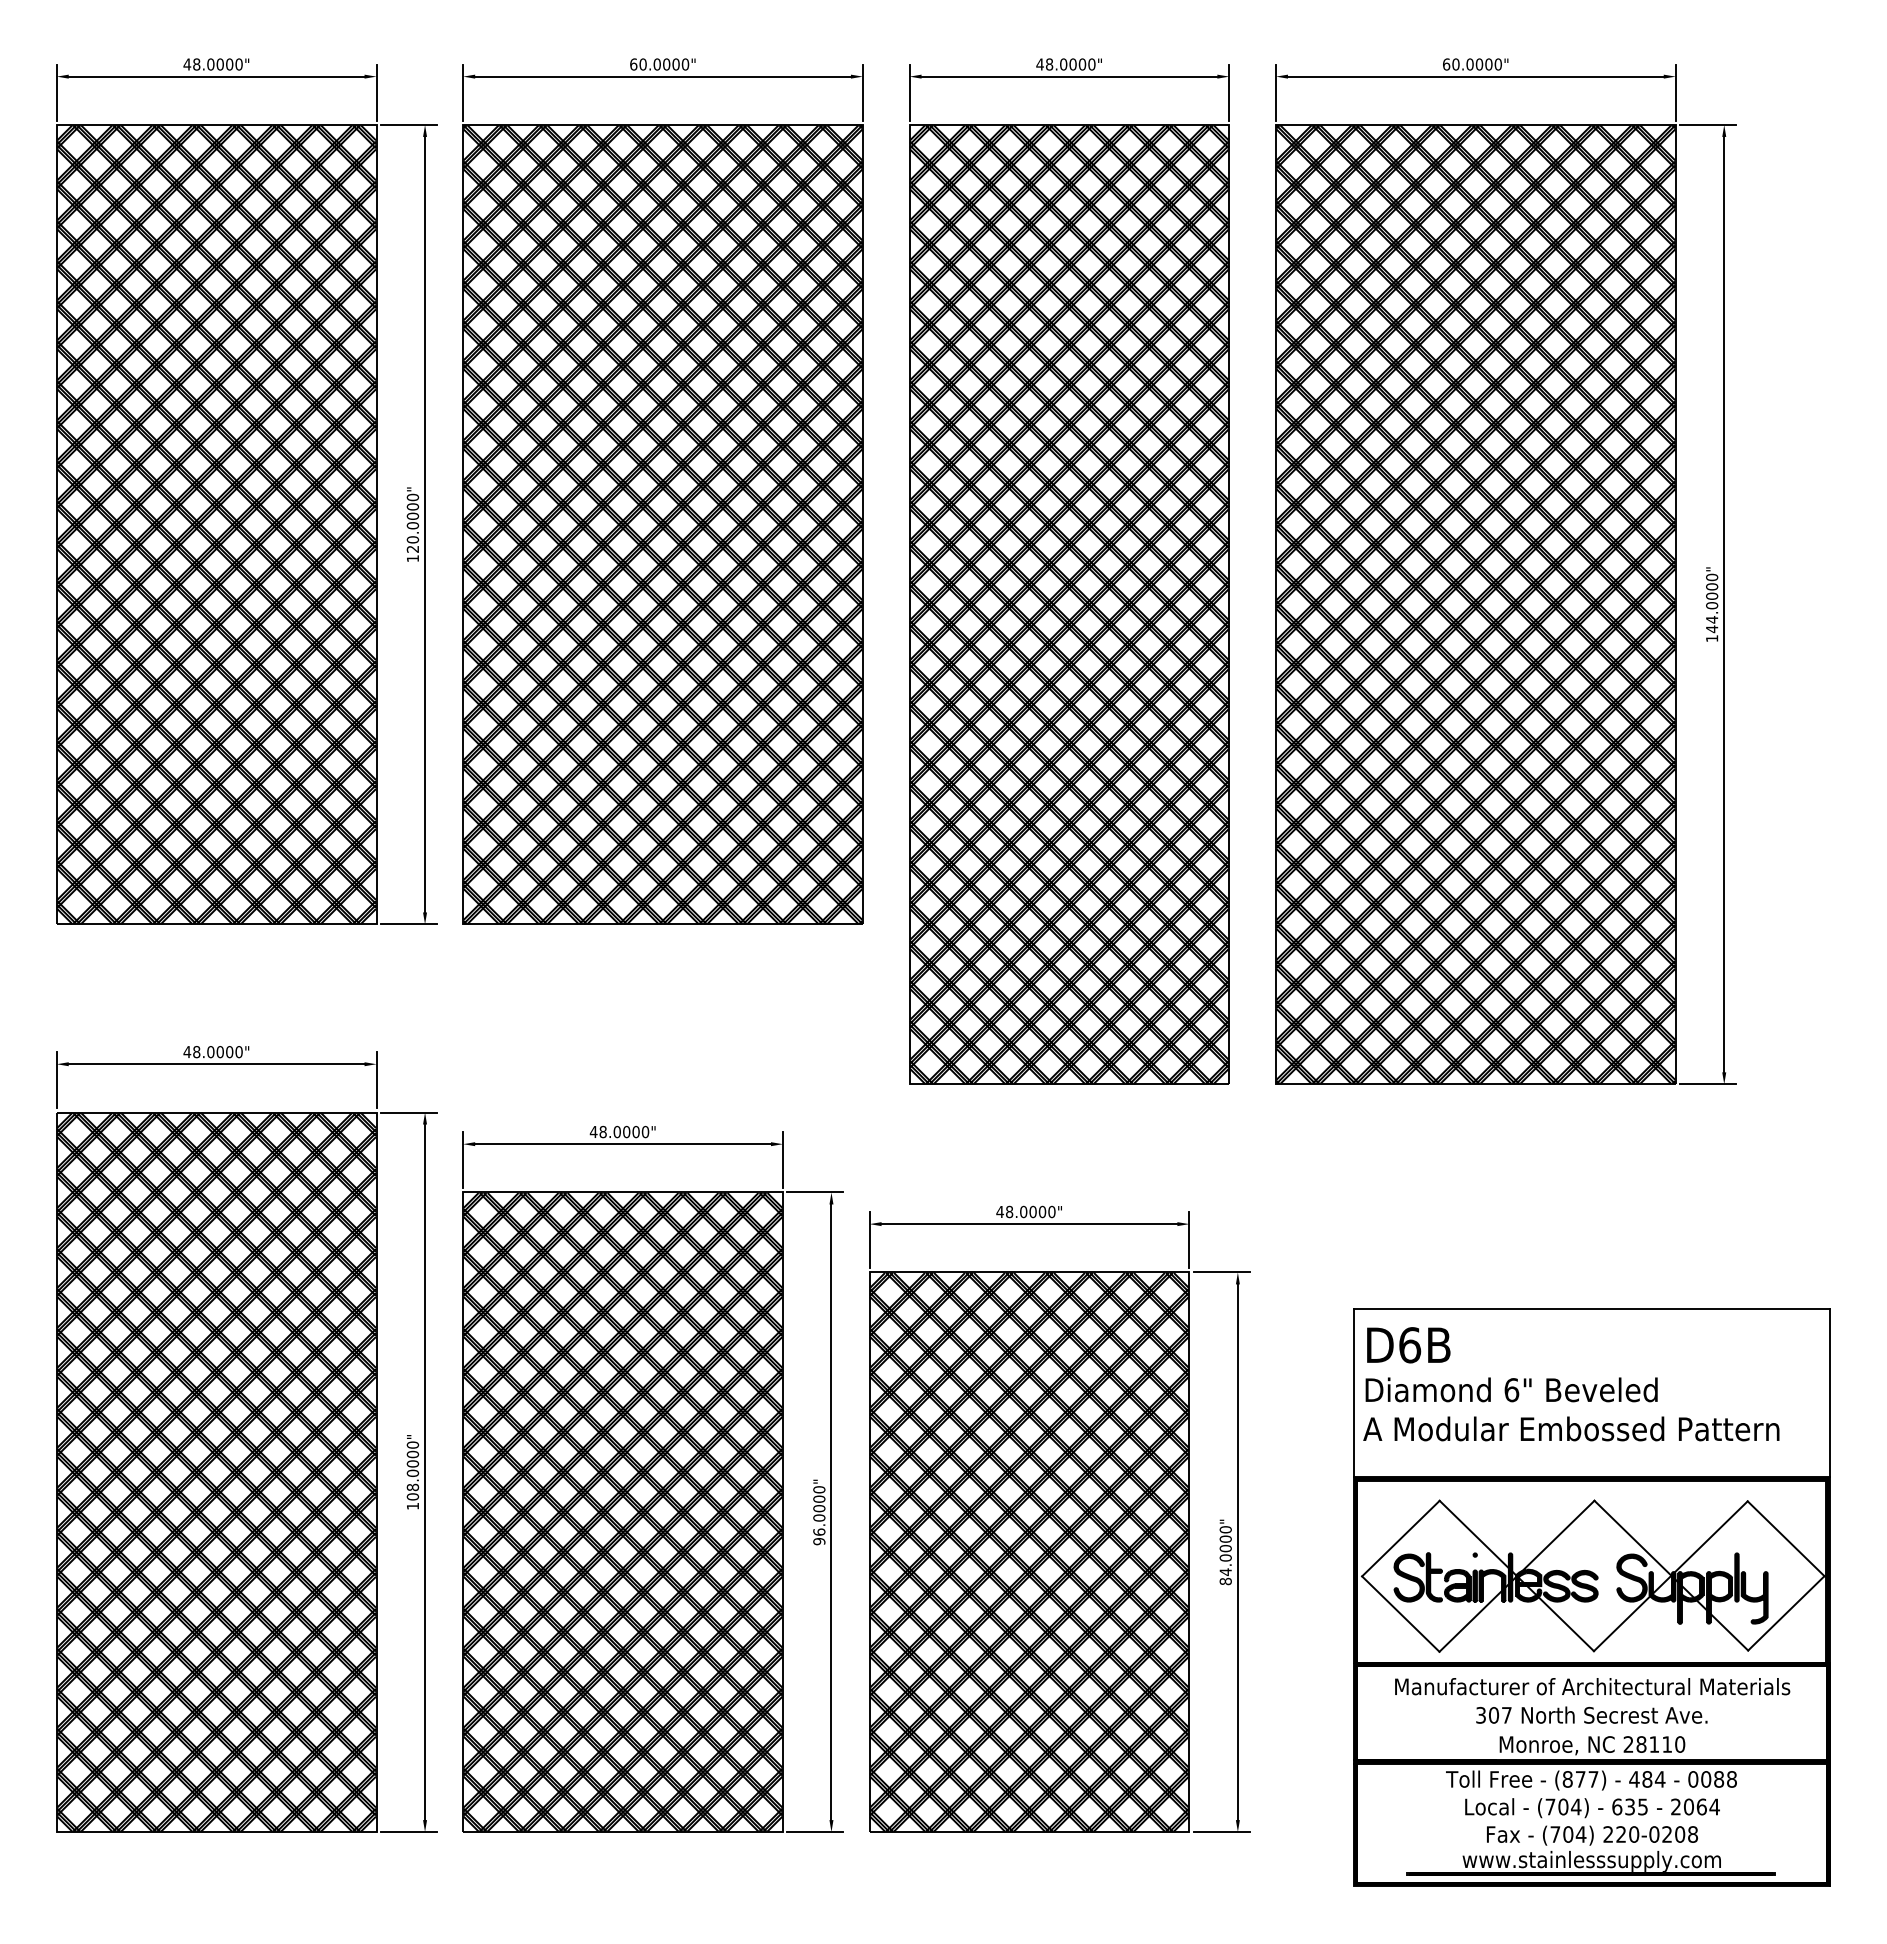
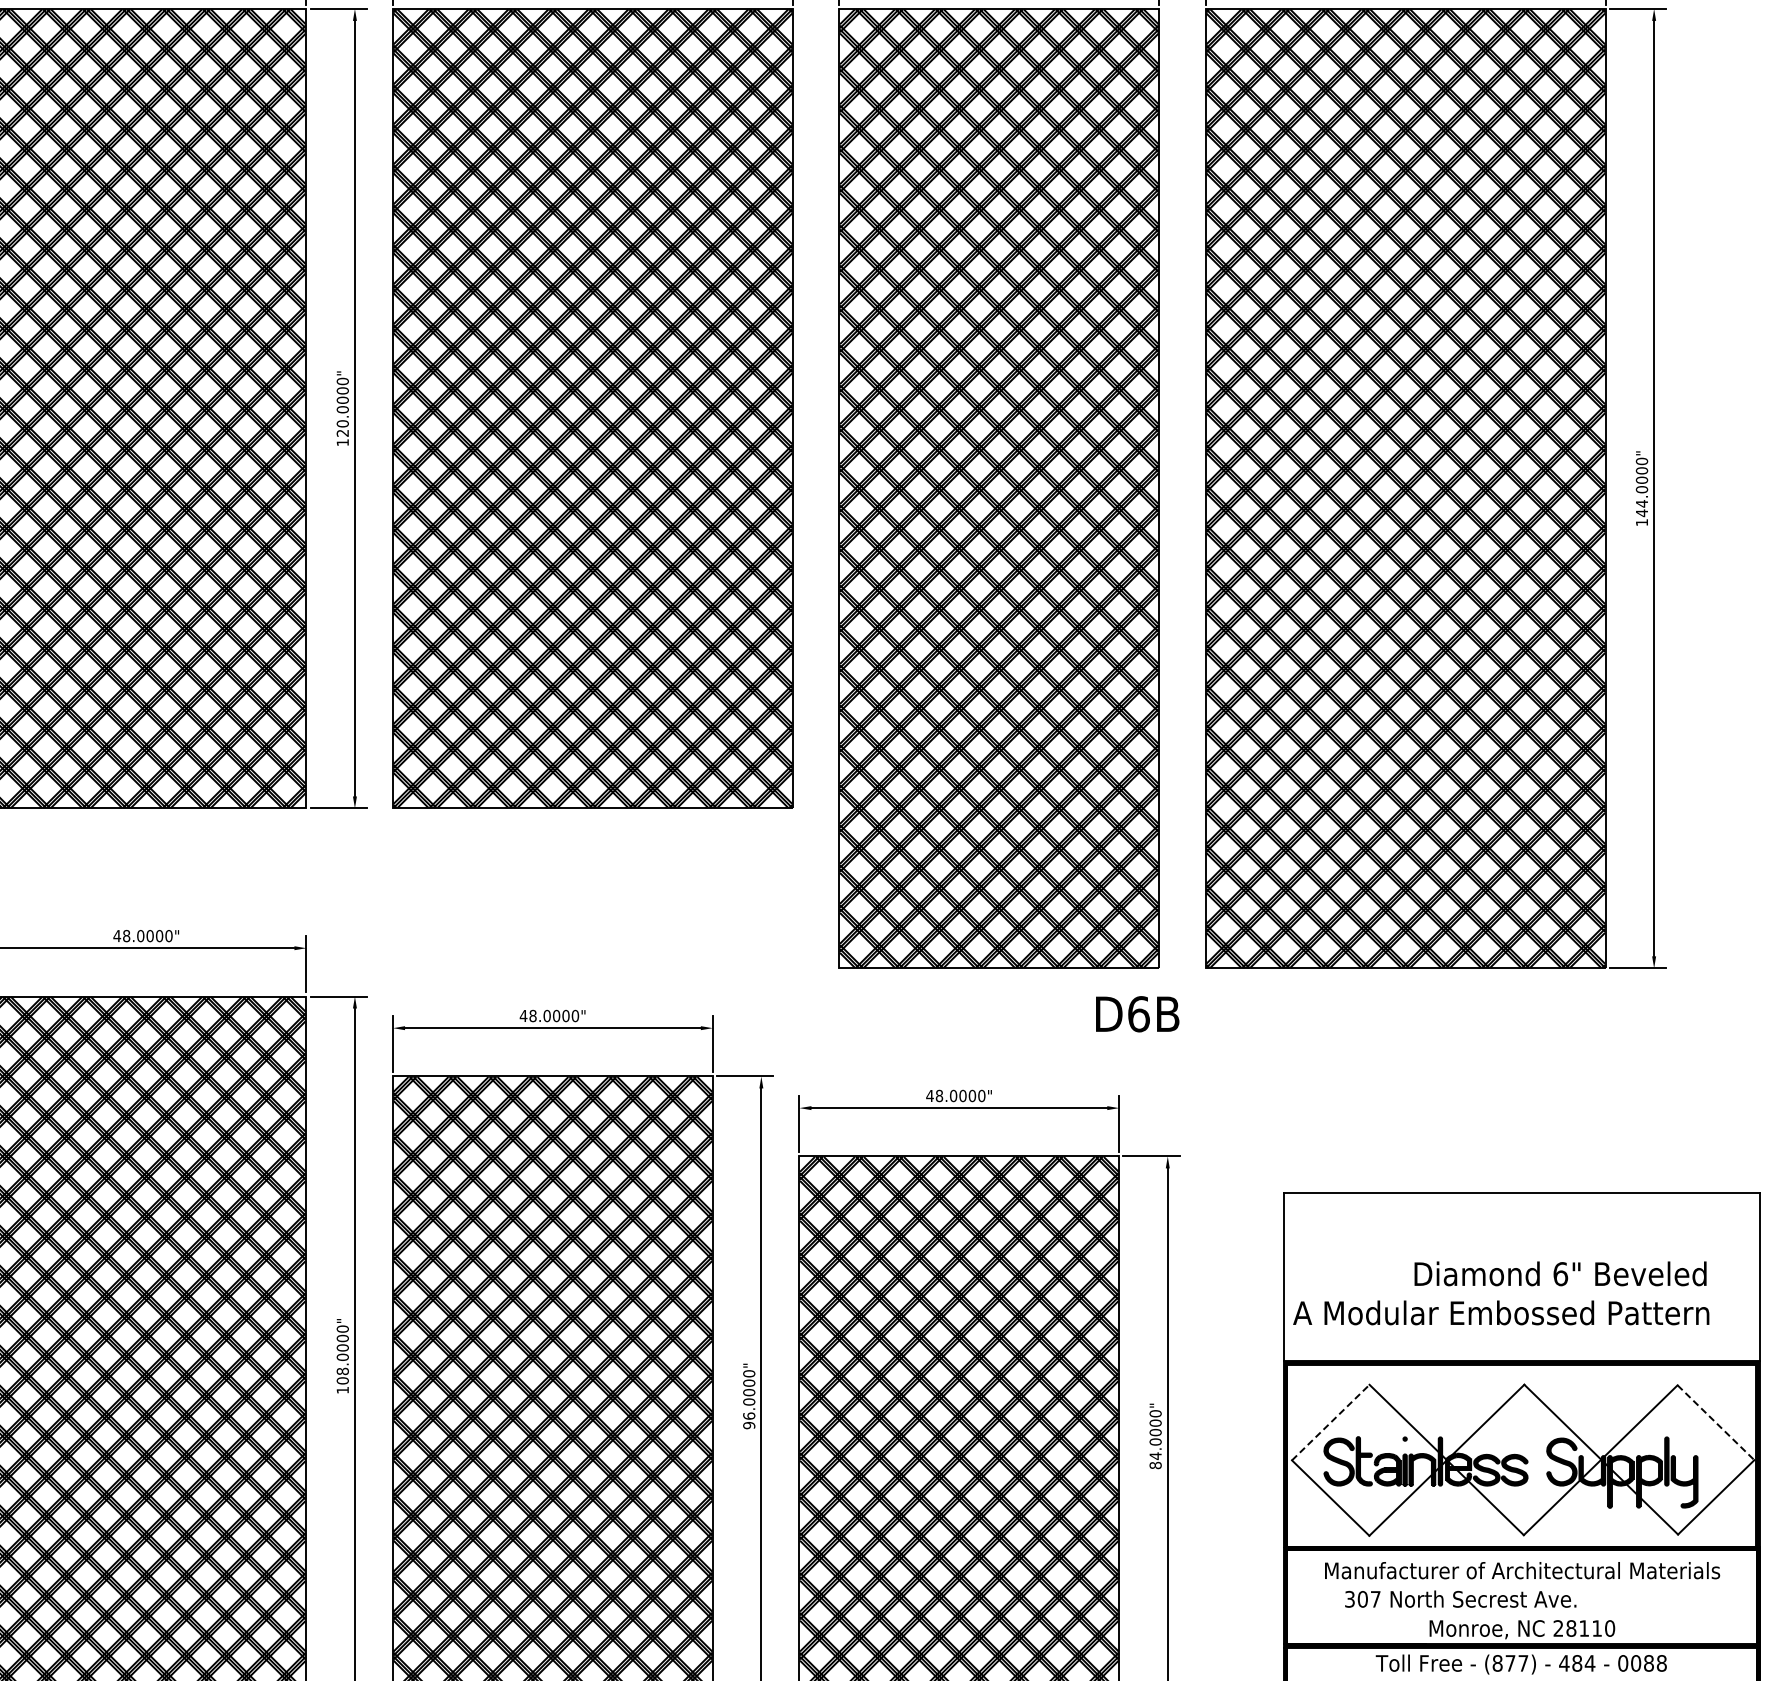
text: (1408, 1345) -> (1137, 1014), moved
text: (1511, 1389) -> (1560, 1273), moved
line: (1401, 1538) -> (1331, 1422), solid -> dashed
line: (1786, 1538) -> (1716, 1422), solid -> dashed
text: (1591, 1714) -> (1460, 1598), moved

